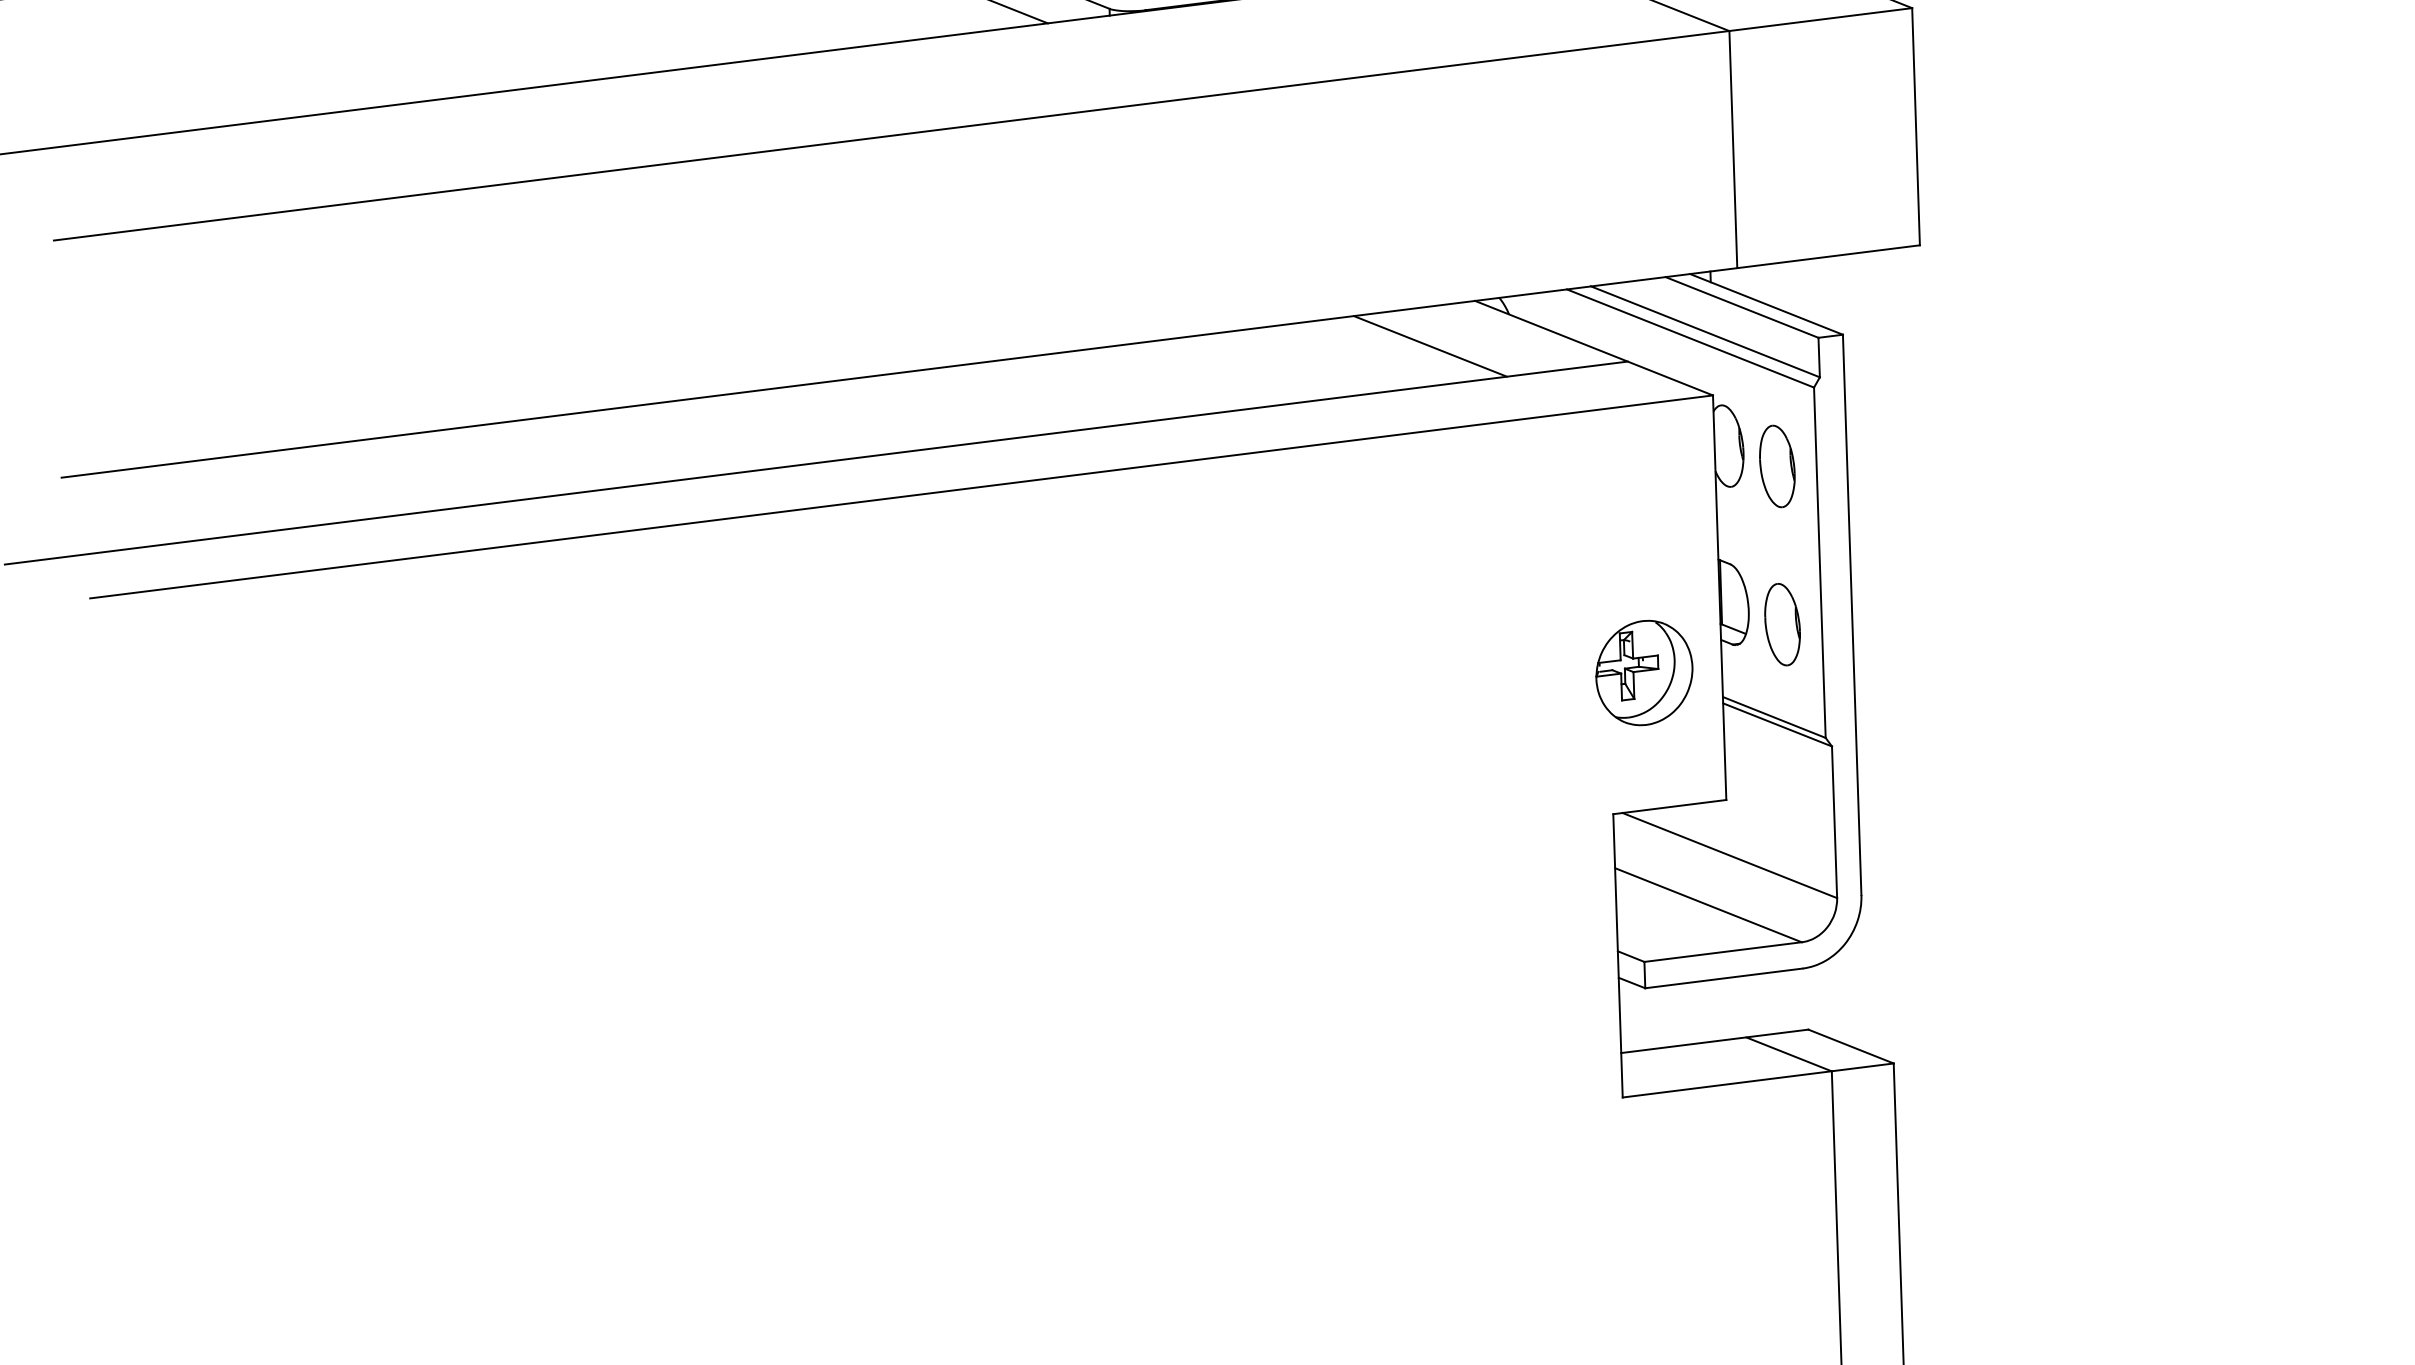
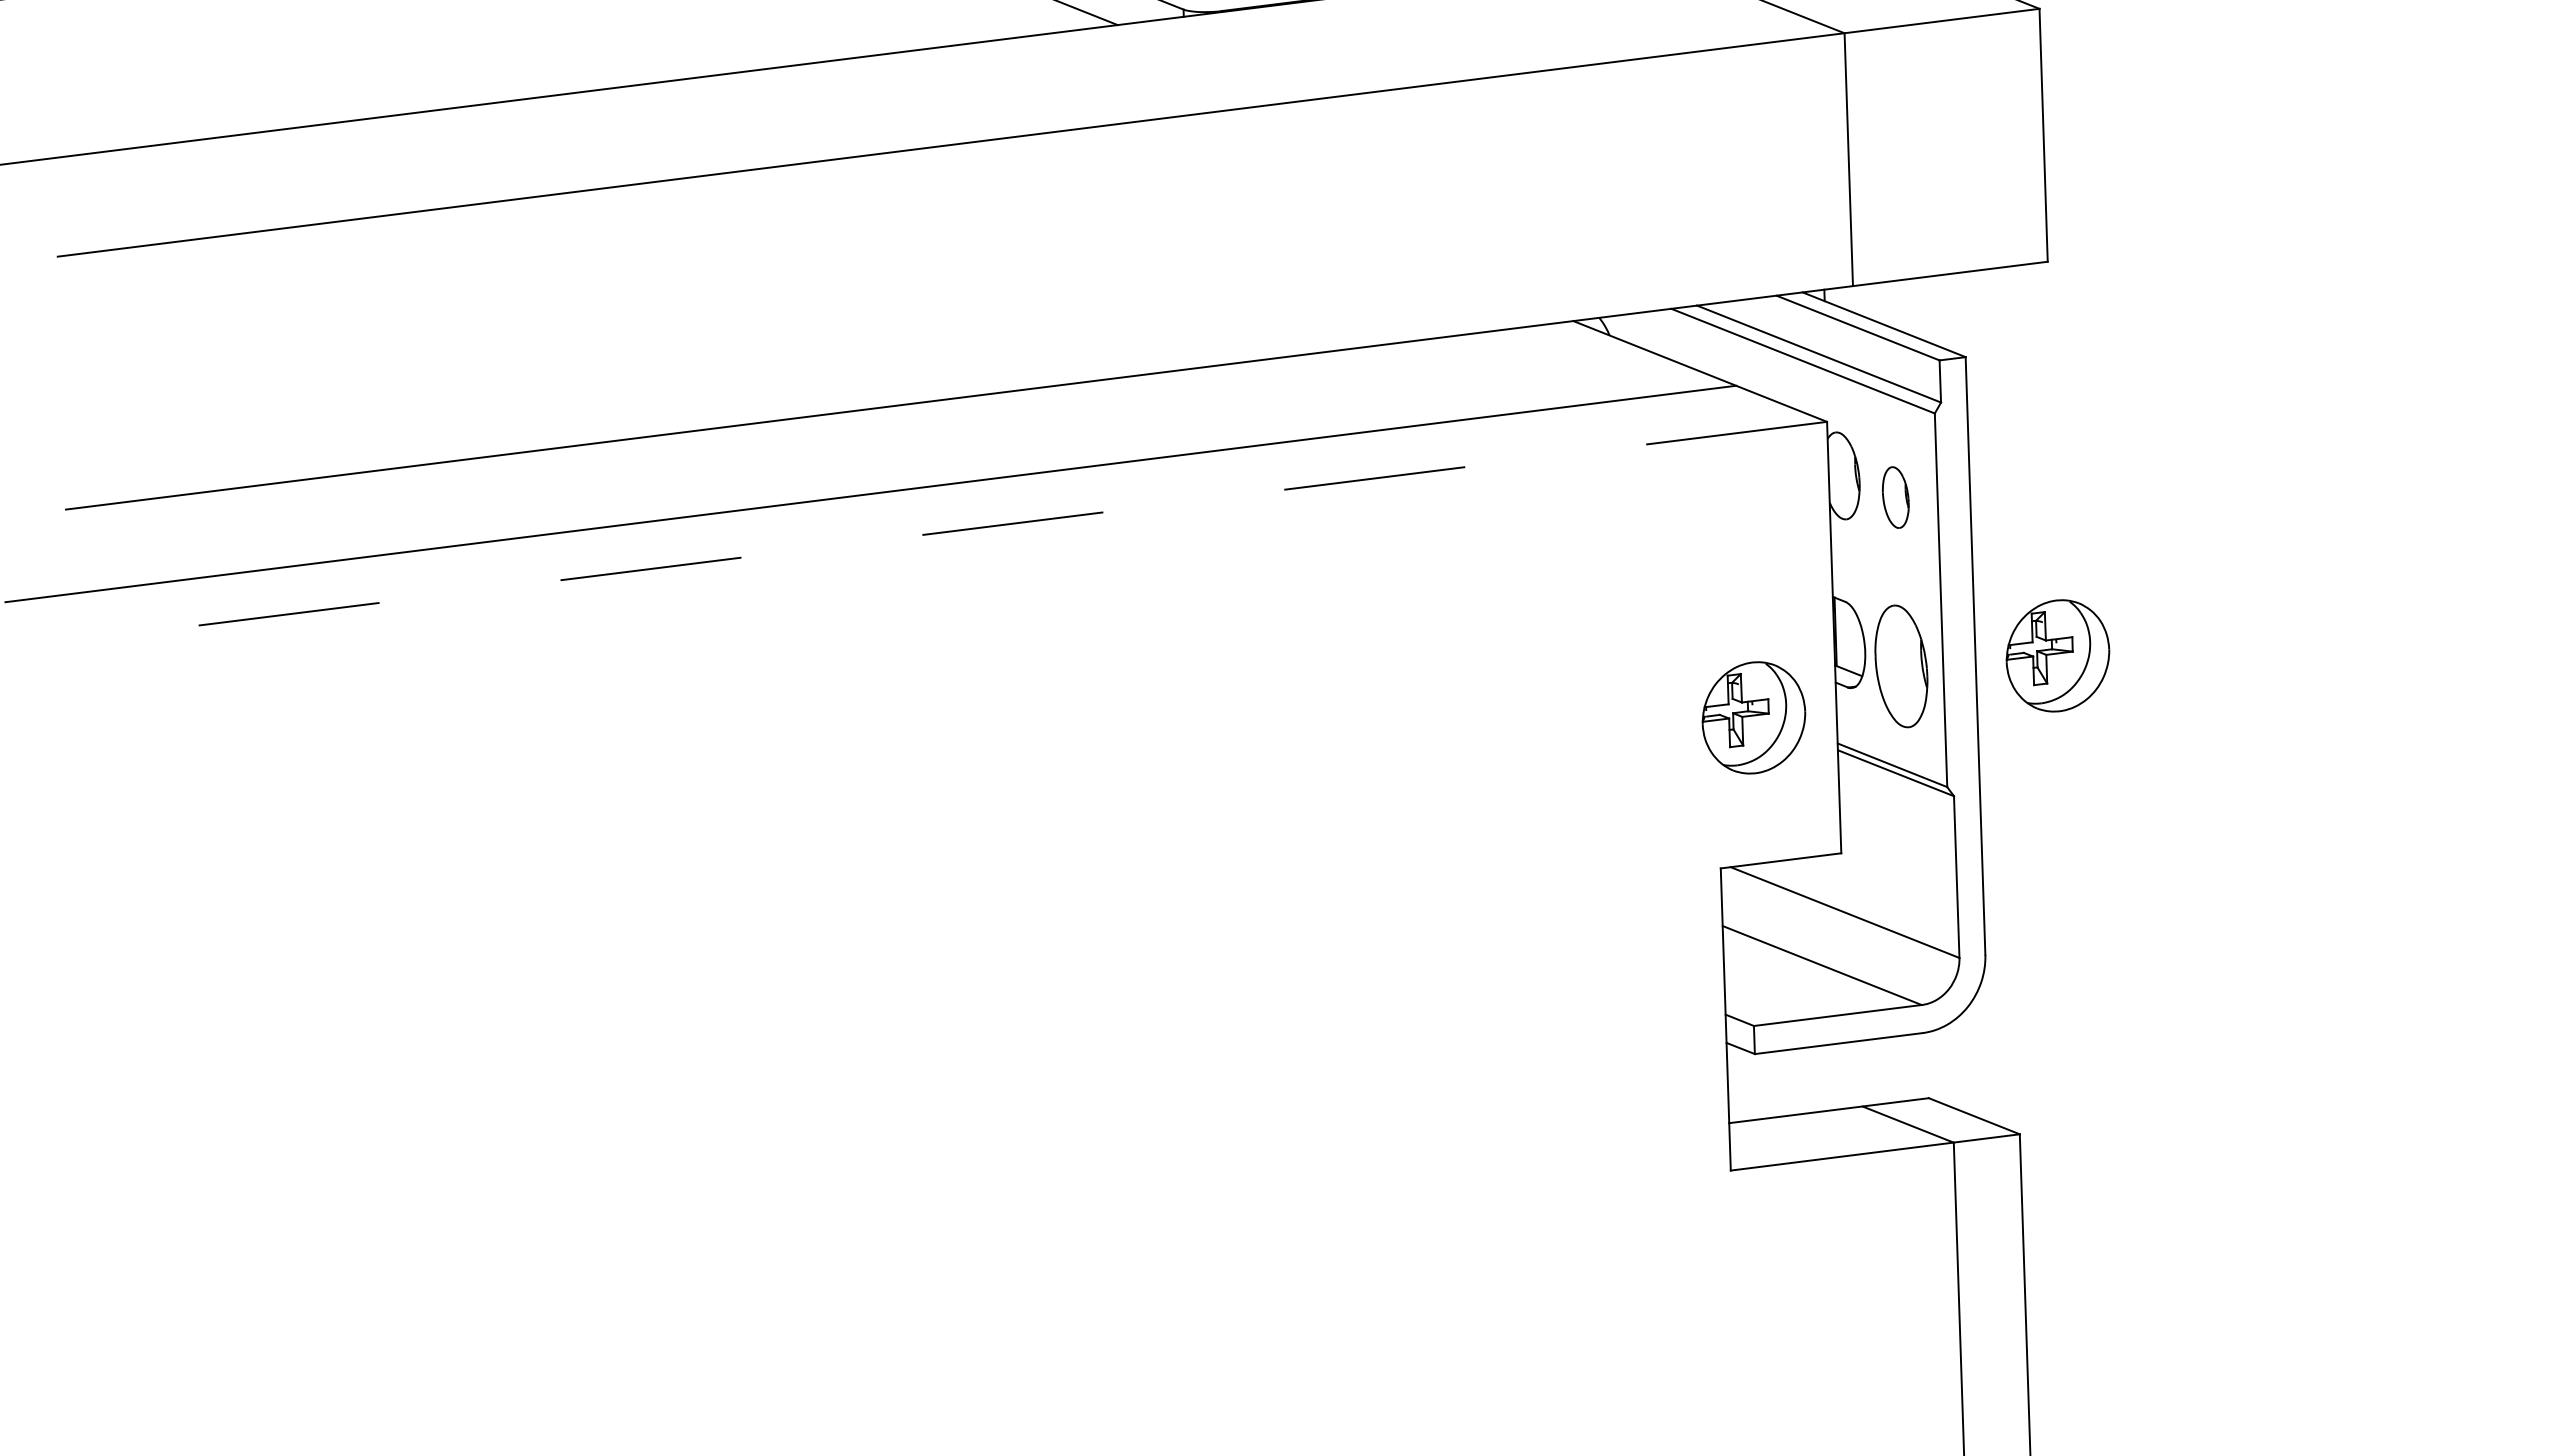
line: (1430, 346) -> (1525, 369), removed
part: (1777, 466) -> (1895, 497), size x0.7
line: (901, 497) -> (961, 530), solid -> dashed
part: (1929, 614) -> (2057, 655), added
part: (1781, 623) -> (1900, 665), size x1.4

